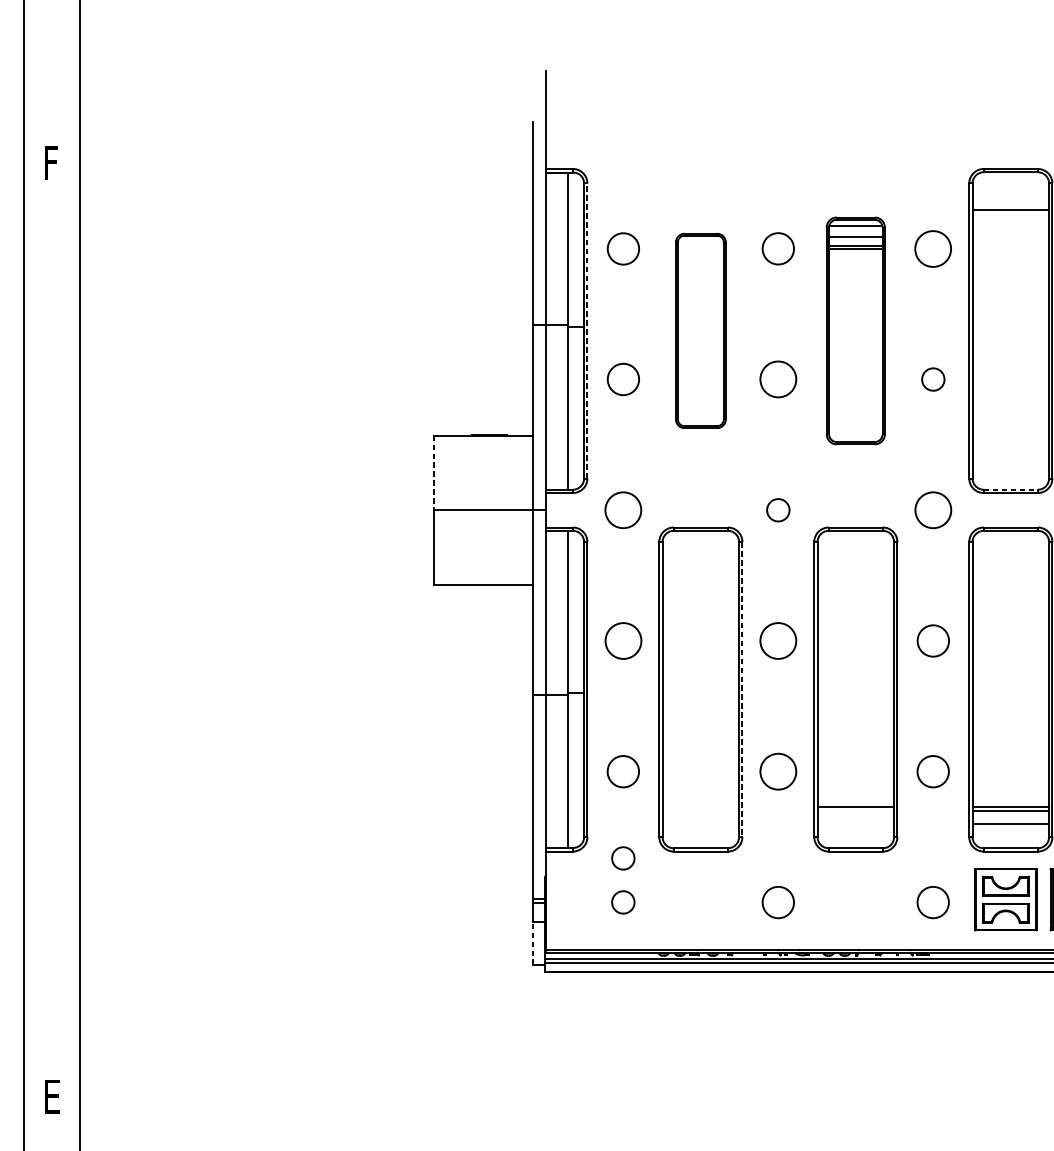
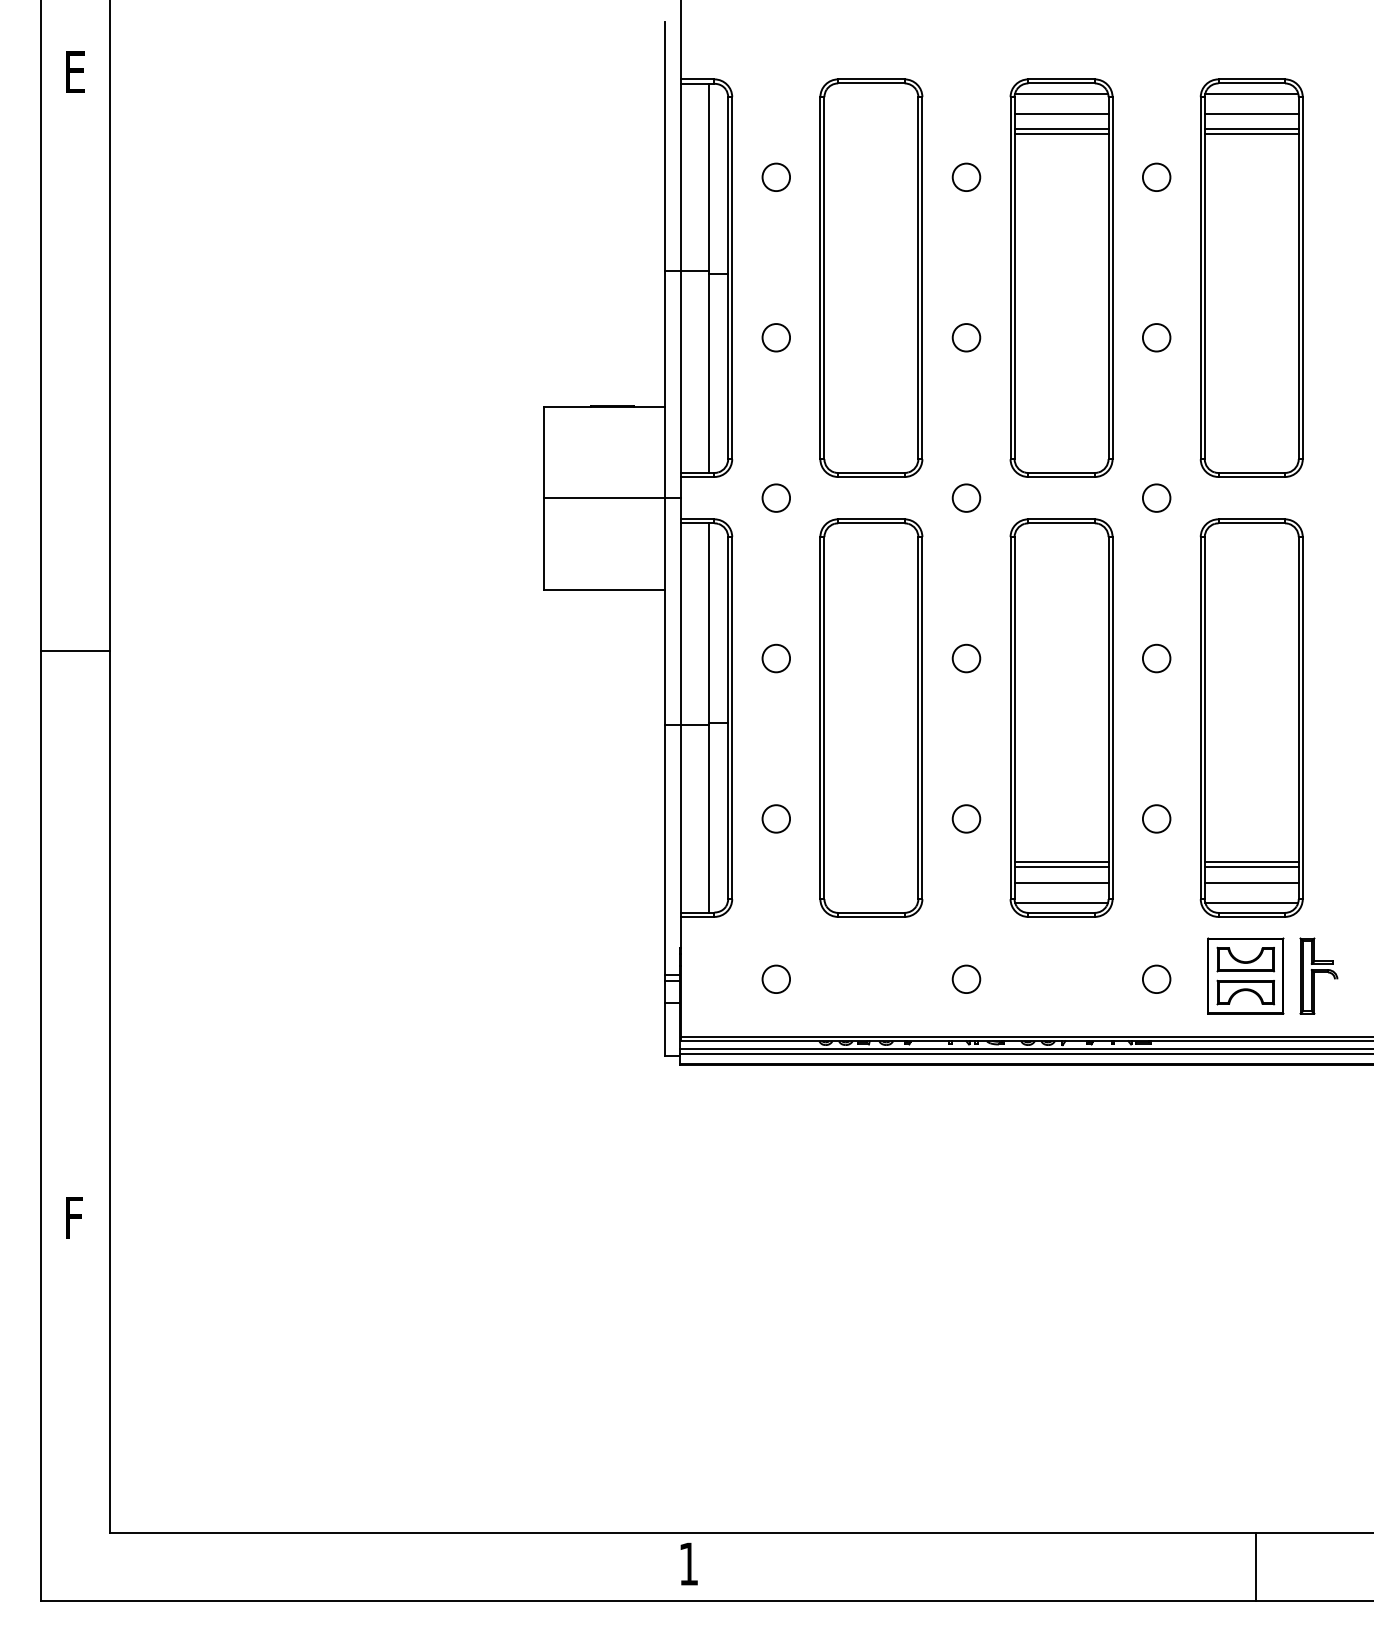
text: (53, 162) -> (77, 71), F -> E
line: (1010, 180) -> (1251, 93), added
line: (1010, 196) -> (1251, 113), added
line: (1010, 213) -> (1251, 133), added
circle: (622, 248) -> (775, 176), size x0.71
circle: (778, 248) -> (966, 177), size x0.71
circle: (933, 248) -> (1156, 176), size x0.62
line: (587, 330) -> (732, 277), dashed -> solid
part: (700, 330) -> (871, 277), size x1.67
part: (855, 330) -> (1061, 277), size x1.43
circle: (622, 379) -> (775, 337), size x0.71
circle: (778, 379) -> (966, 337), size x0.62
line: (433, 473) -> (543, 452), dashed -> solid
line: (1011, 489) -> (1252, 472), dashed -> solid
circle: (623, 509) -> (776, 497), size x0.62
circle: (933, 509) -> (1156, 497), size x0.62
line: (52, 634) -> (75, 650), added
circle: (622, 640) -> (775, 658), size x0.62
circle: (778, 640) -> (966, 658), size x0.62
circle: (933, 640) -> (1156, 658), size x0.71
line: (742, 689) -> (922, 718), dashed -> solid
circle: (623, 771) -> (776, 818), size x0.71
circle: (778, 771) -> (966, 818), size x0.62
circle: (933, 771) -> (1156, 818), size x0.71
line: (855, 811) -> (1061, 867), added
line: (855, 823) -> (1061, 882), added
line: (855, 839) -> (1061, 902), added
line: (1010, 839) -> (1251, 902), added
circle: (622, 857) -> (775, 924), removed
circle: (778, 901) -> (966, 978), size x0.71
circle: (933, 901) -> (1156, 978), size x0.71
line: (533, 943) -> (665, 1029), dashed -> solid
text: (53, 1096) -> (77, 1217), E -> F

